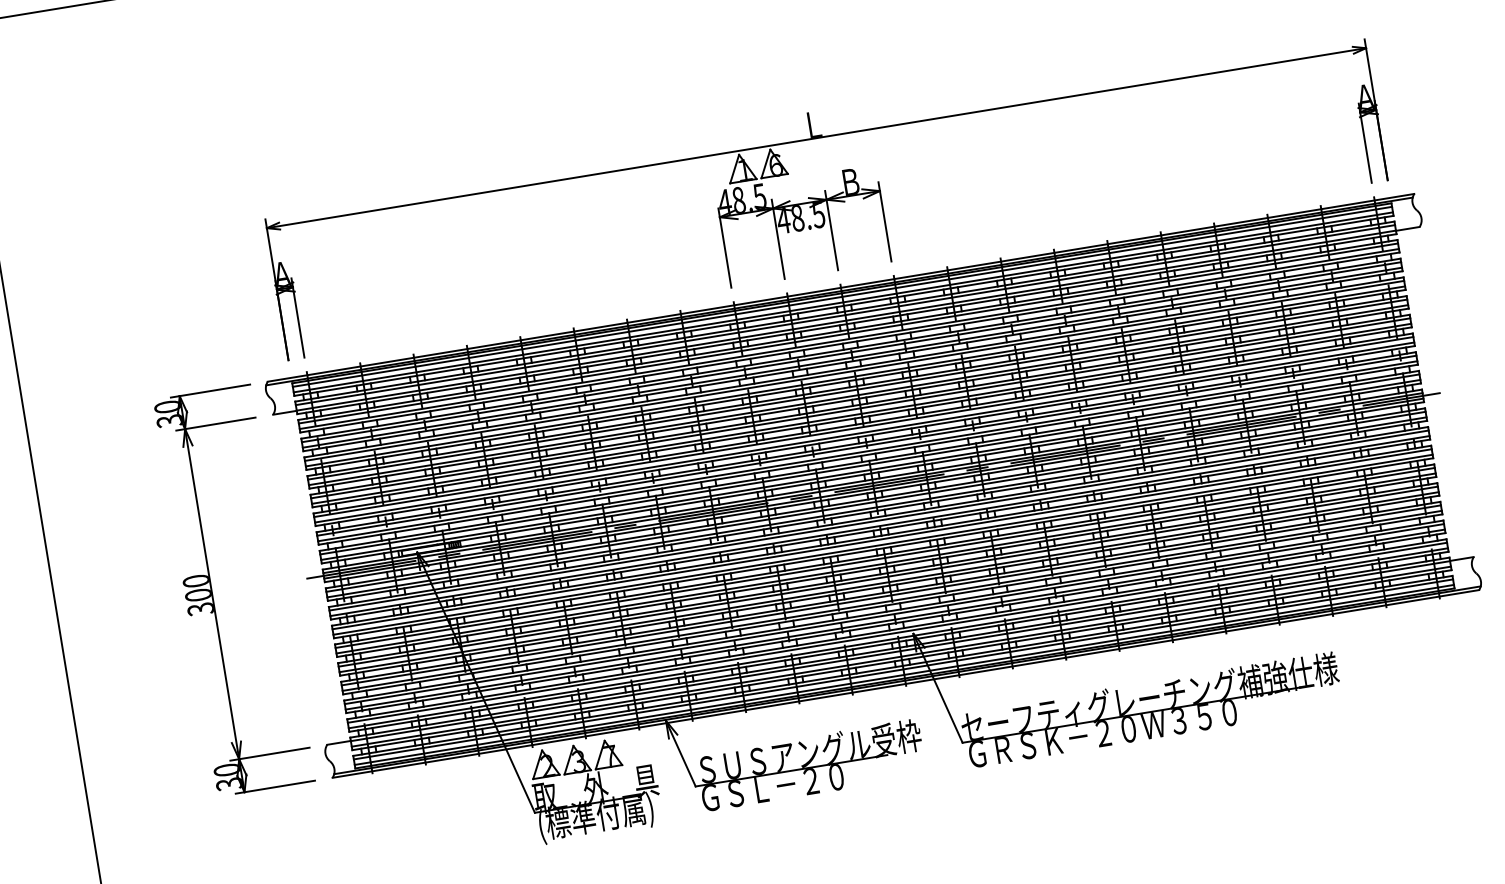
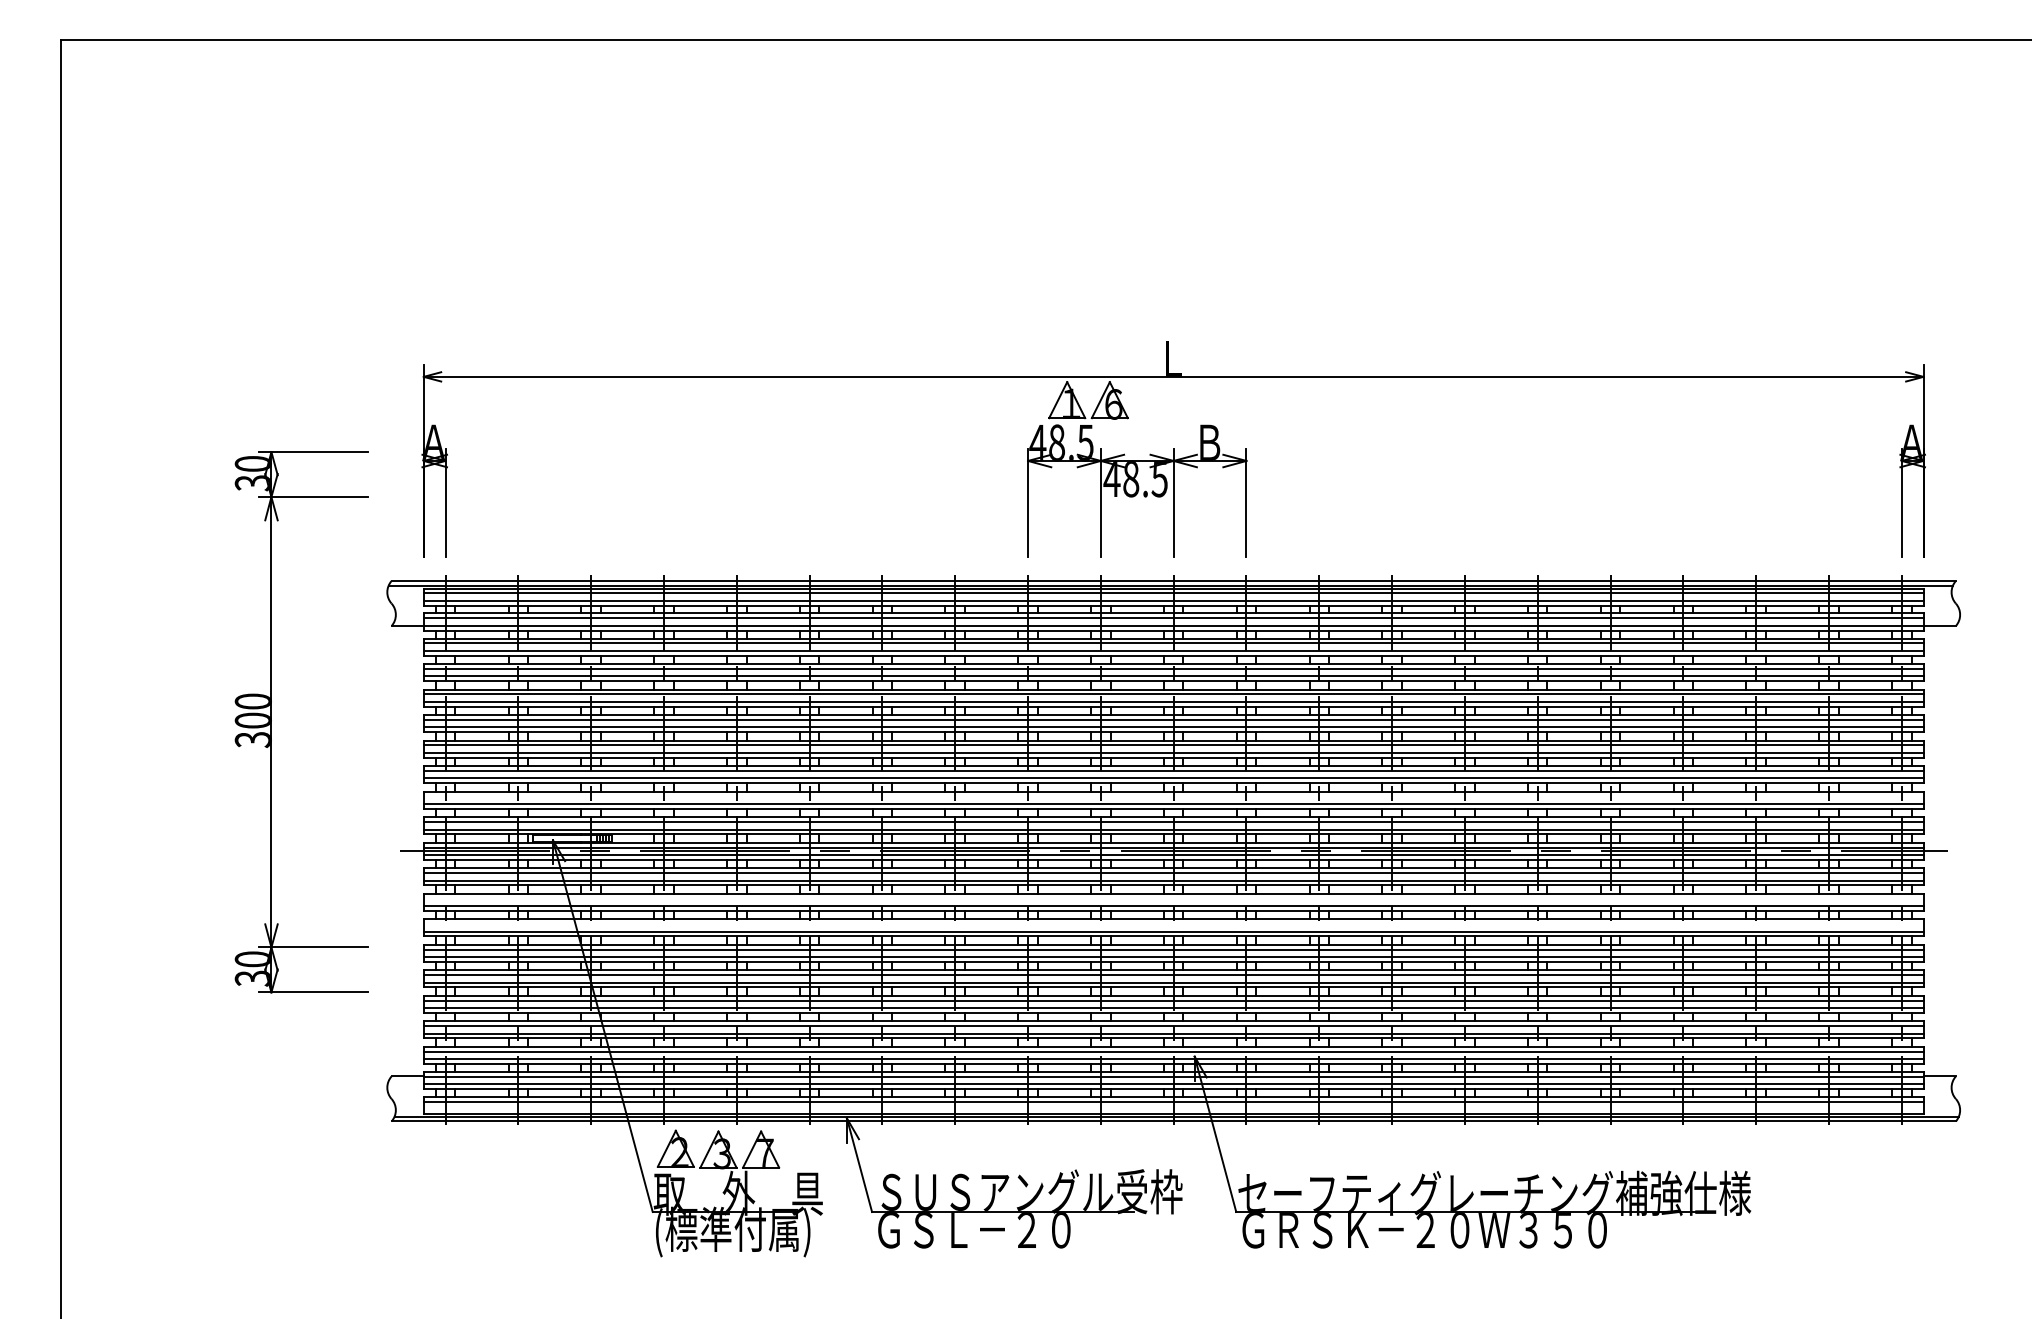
line: (866, 445) -> (1173, 796), removed
line: (878, 520) -> (1173, 898), removed
line: (882, 539) -> (1173, 924), removed
part: (212, 594) -> (271, 722), moved
line: (904, 675) -> (1173, 1109), removed

